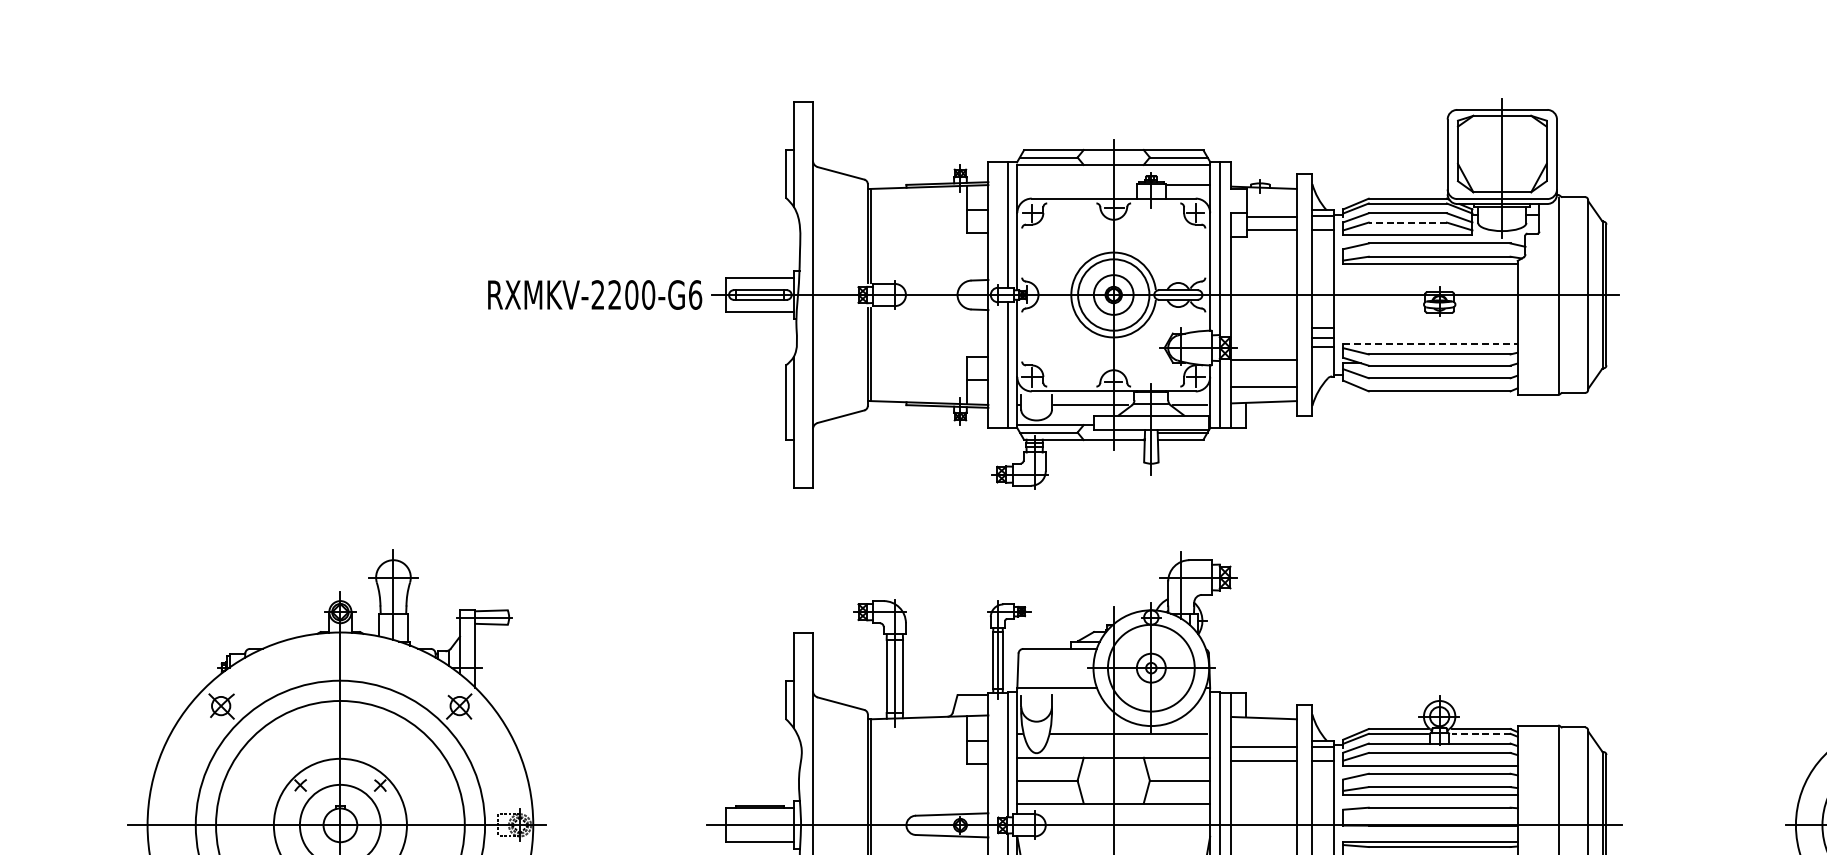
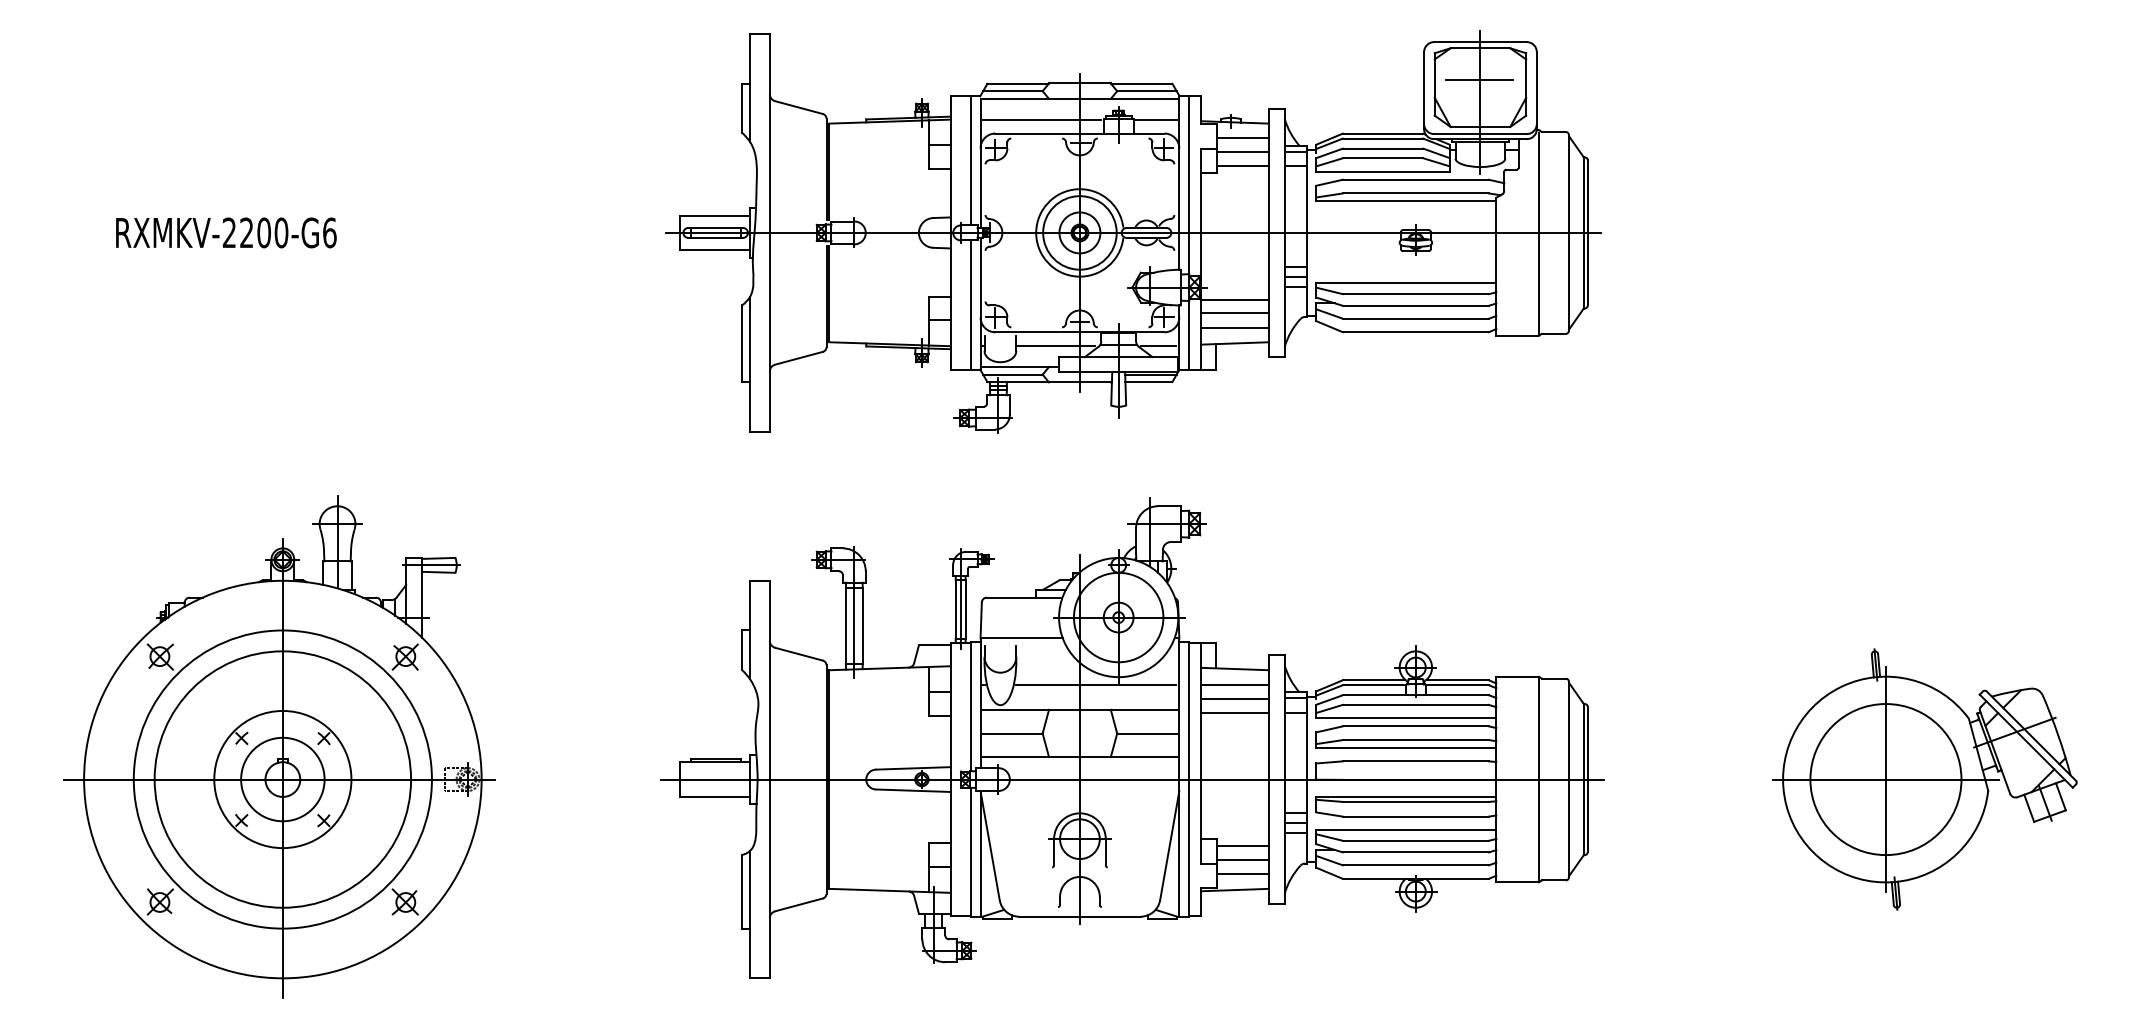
line: (1501, 146) -> (1479, 79), added
line: (1075, 184) -> (1040, 119), added
line: (1271, 203) -> (1242, 138), added
line: (1407, 222) -> (1382, 158), dashed -> solid
text: (595, 294) -> (226, 232), moved
line: (1430, 344) -> (1406, 283), dashed -> solid
line: (1263, 373) -> (1234, 313), added
line: (1263, 733) -> (1234, 684), added
line: (1481, 734) -> (1458, 685), dashed -> solid

